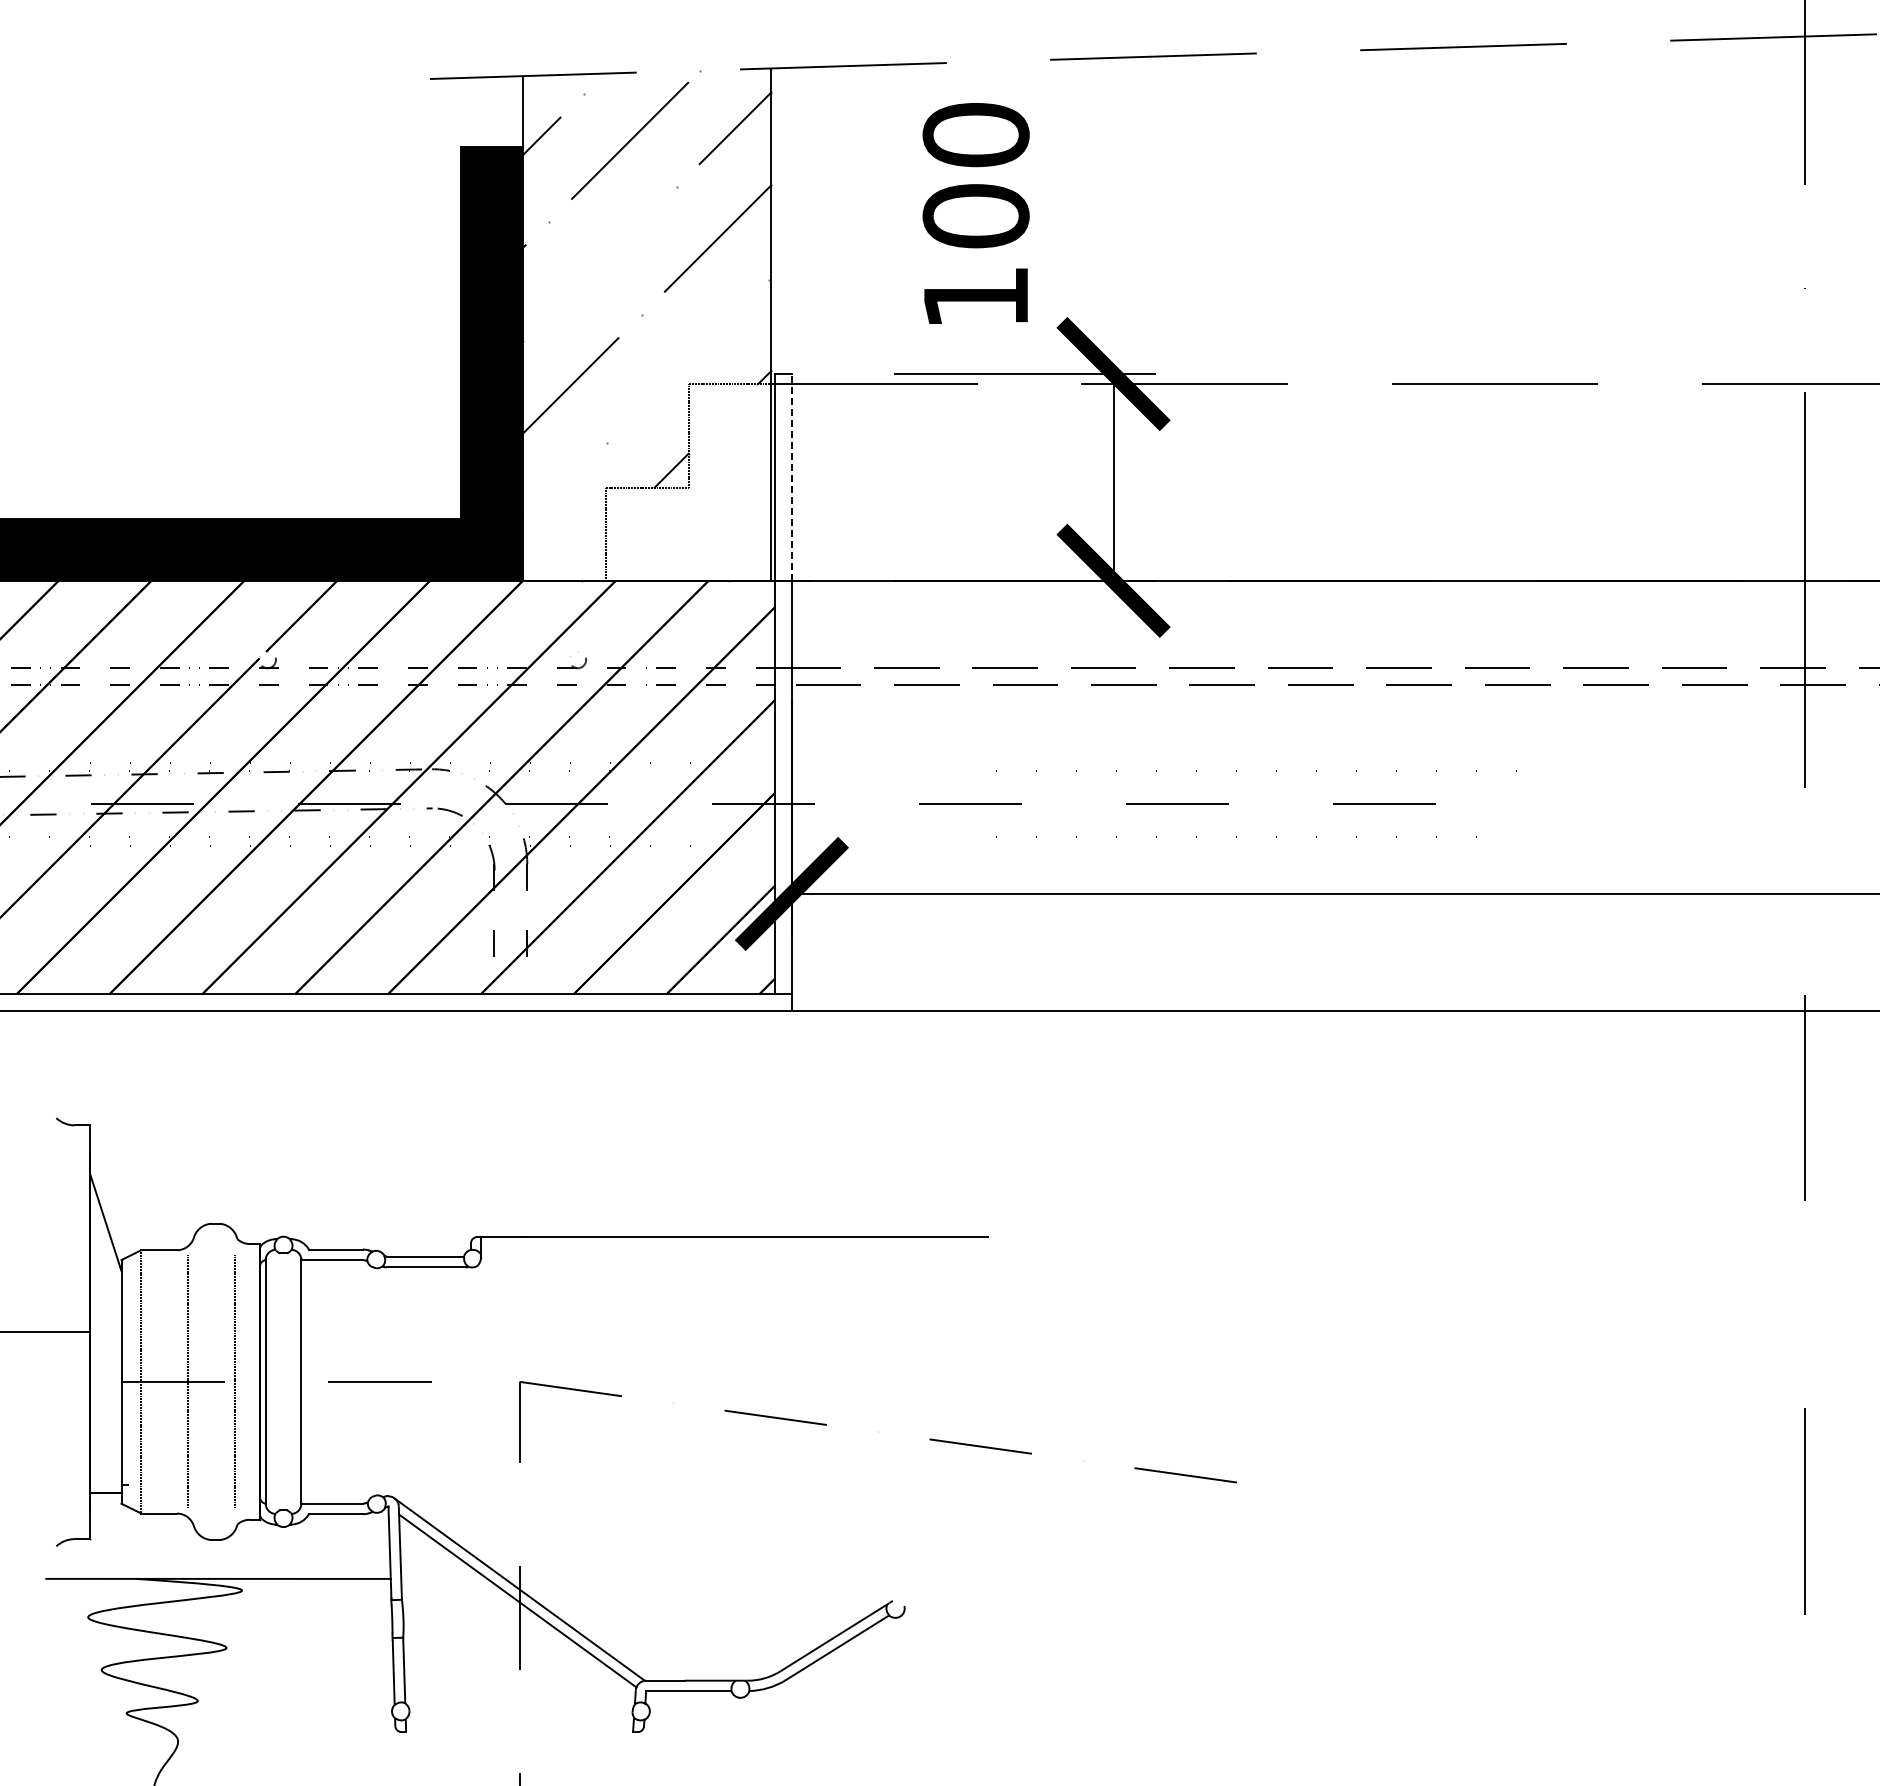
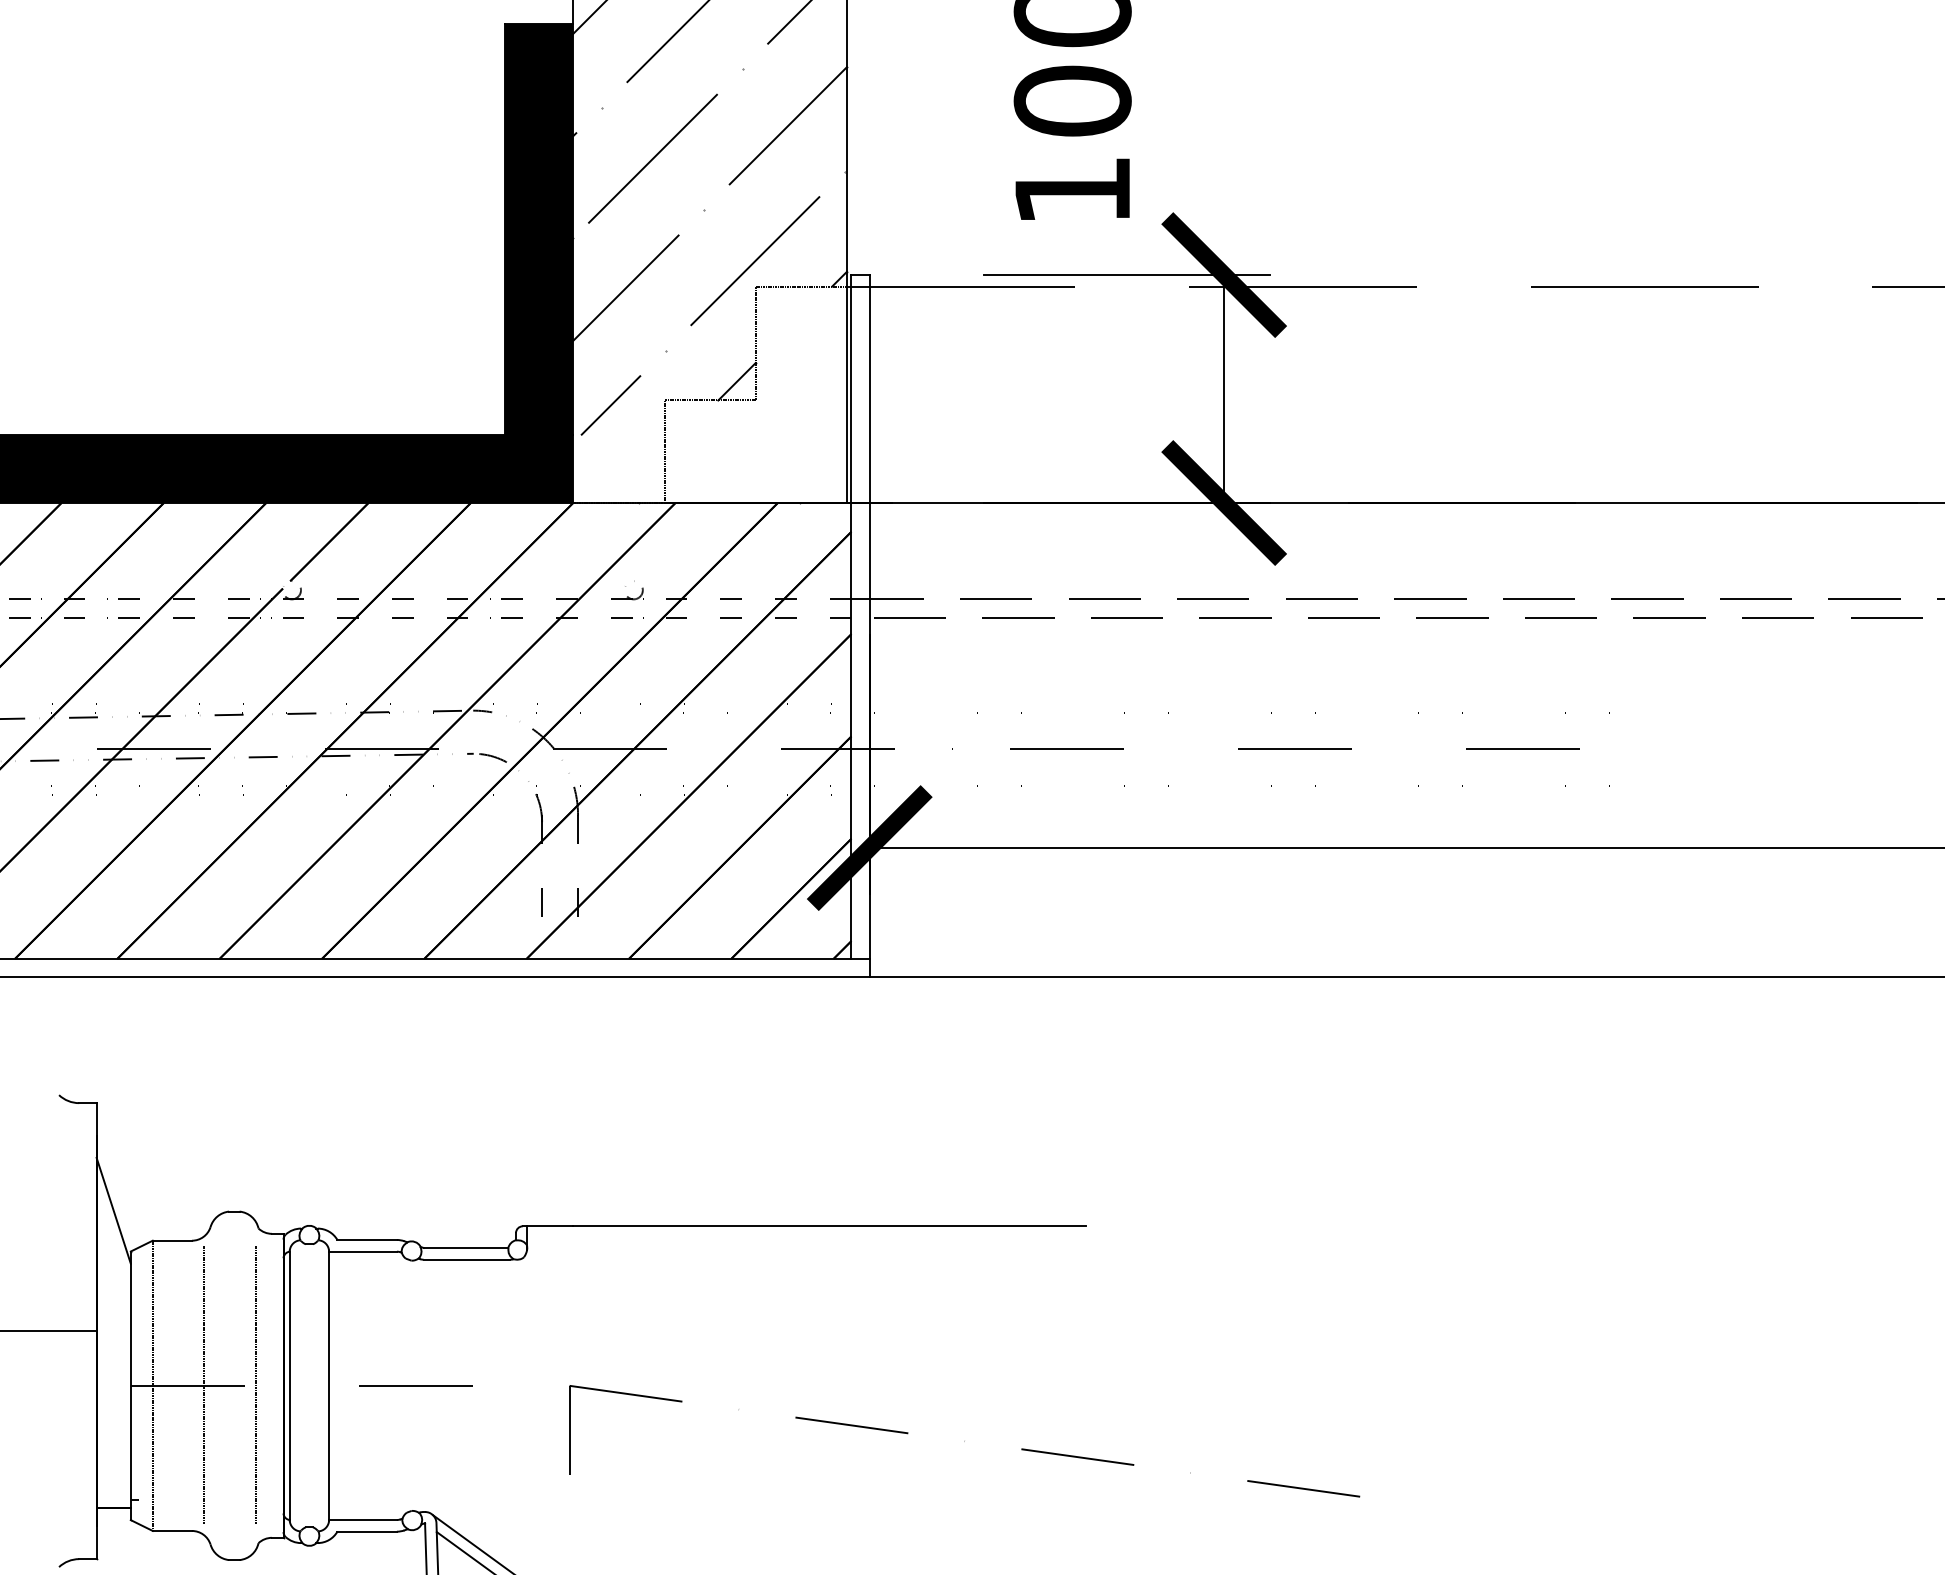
line: (595, 268) -> (653, 158), added
line: (688, 361) -> (755, 261), added
line: (791, 476) -> (869, 388), dashed -> solid
line: (556, 491) -> (610, 404), added

